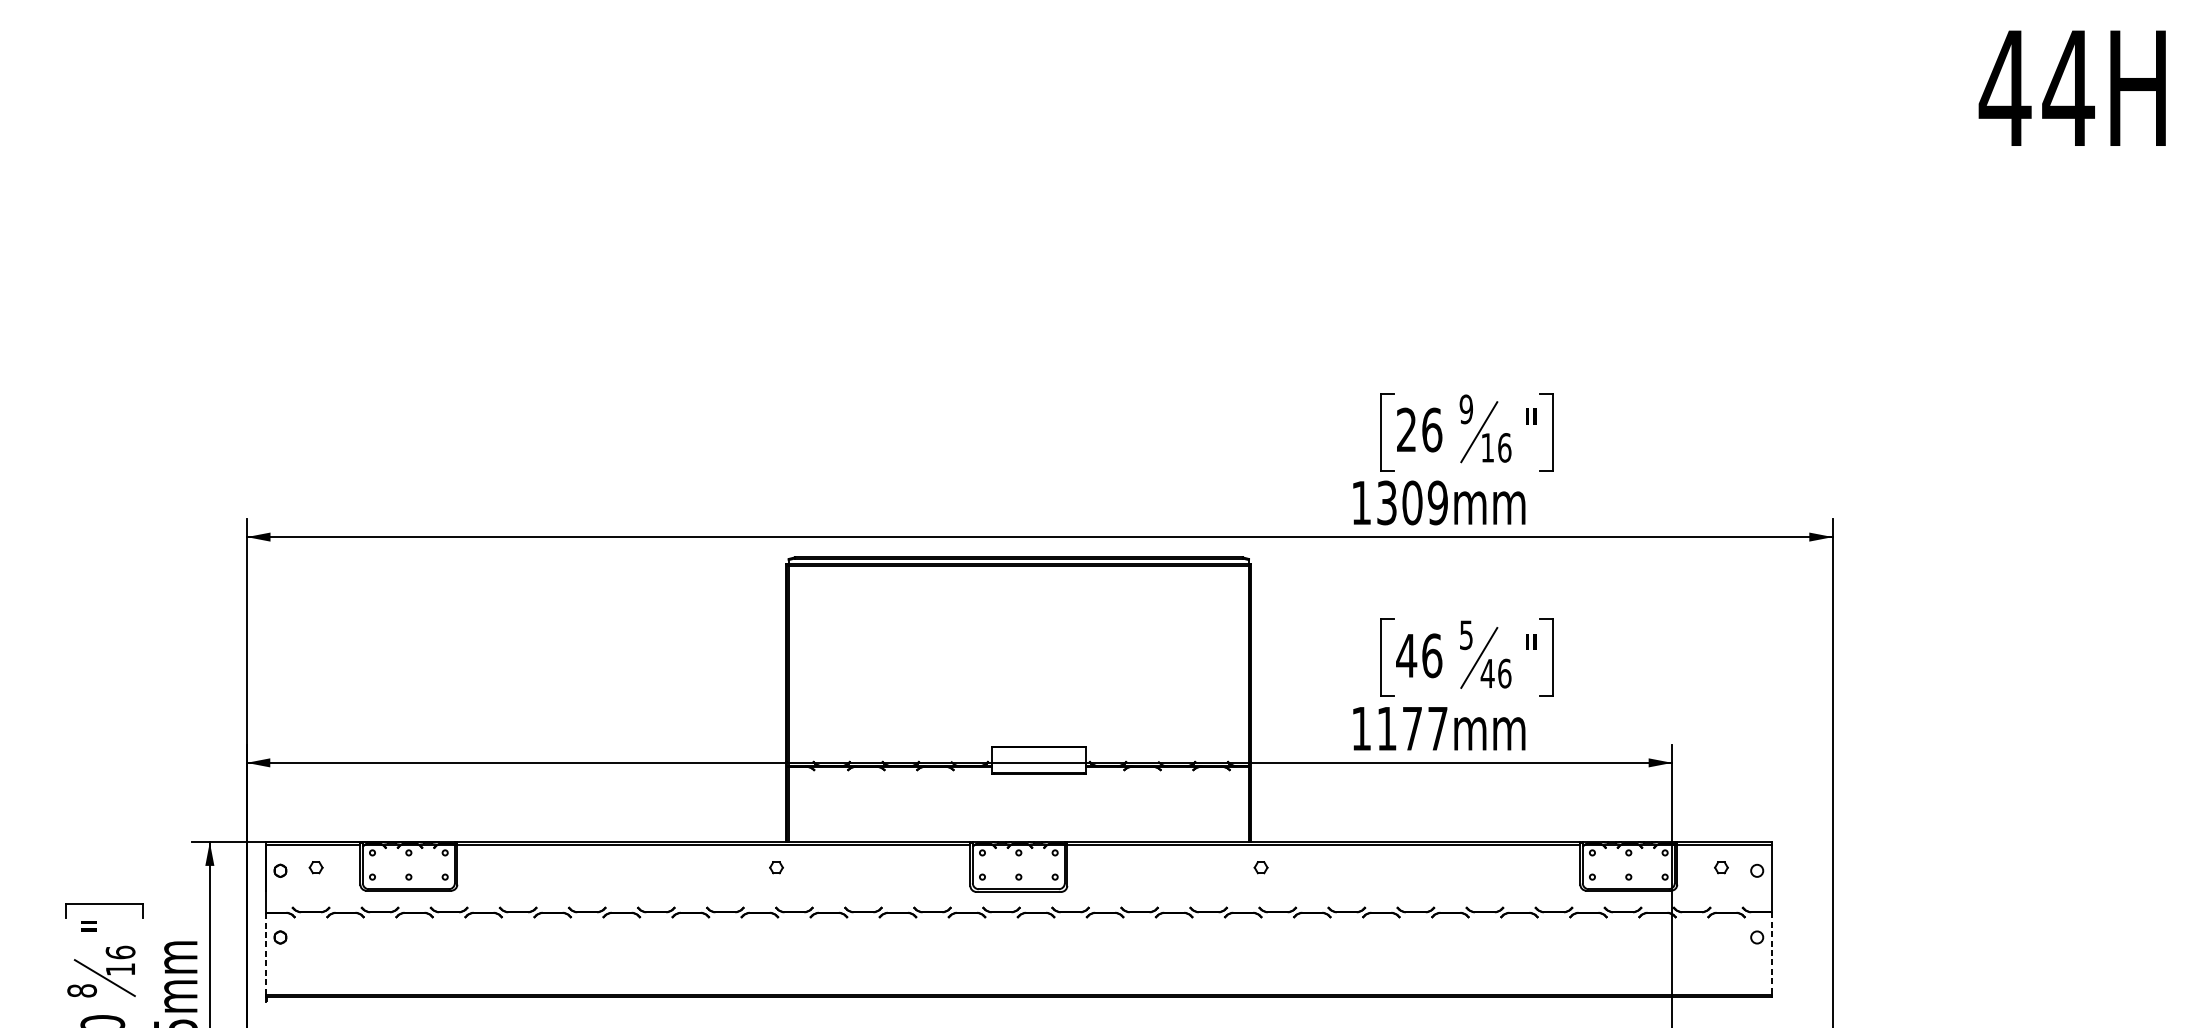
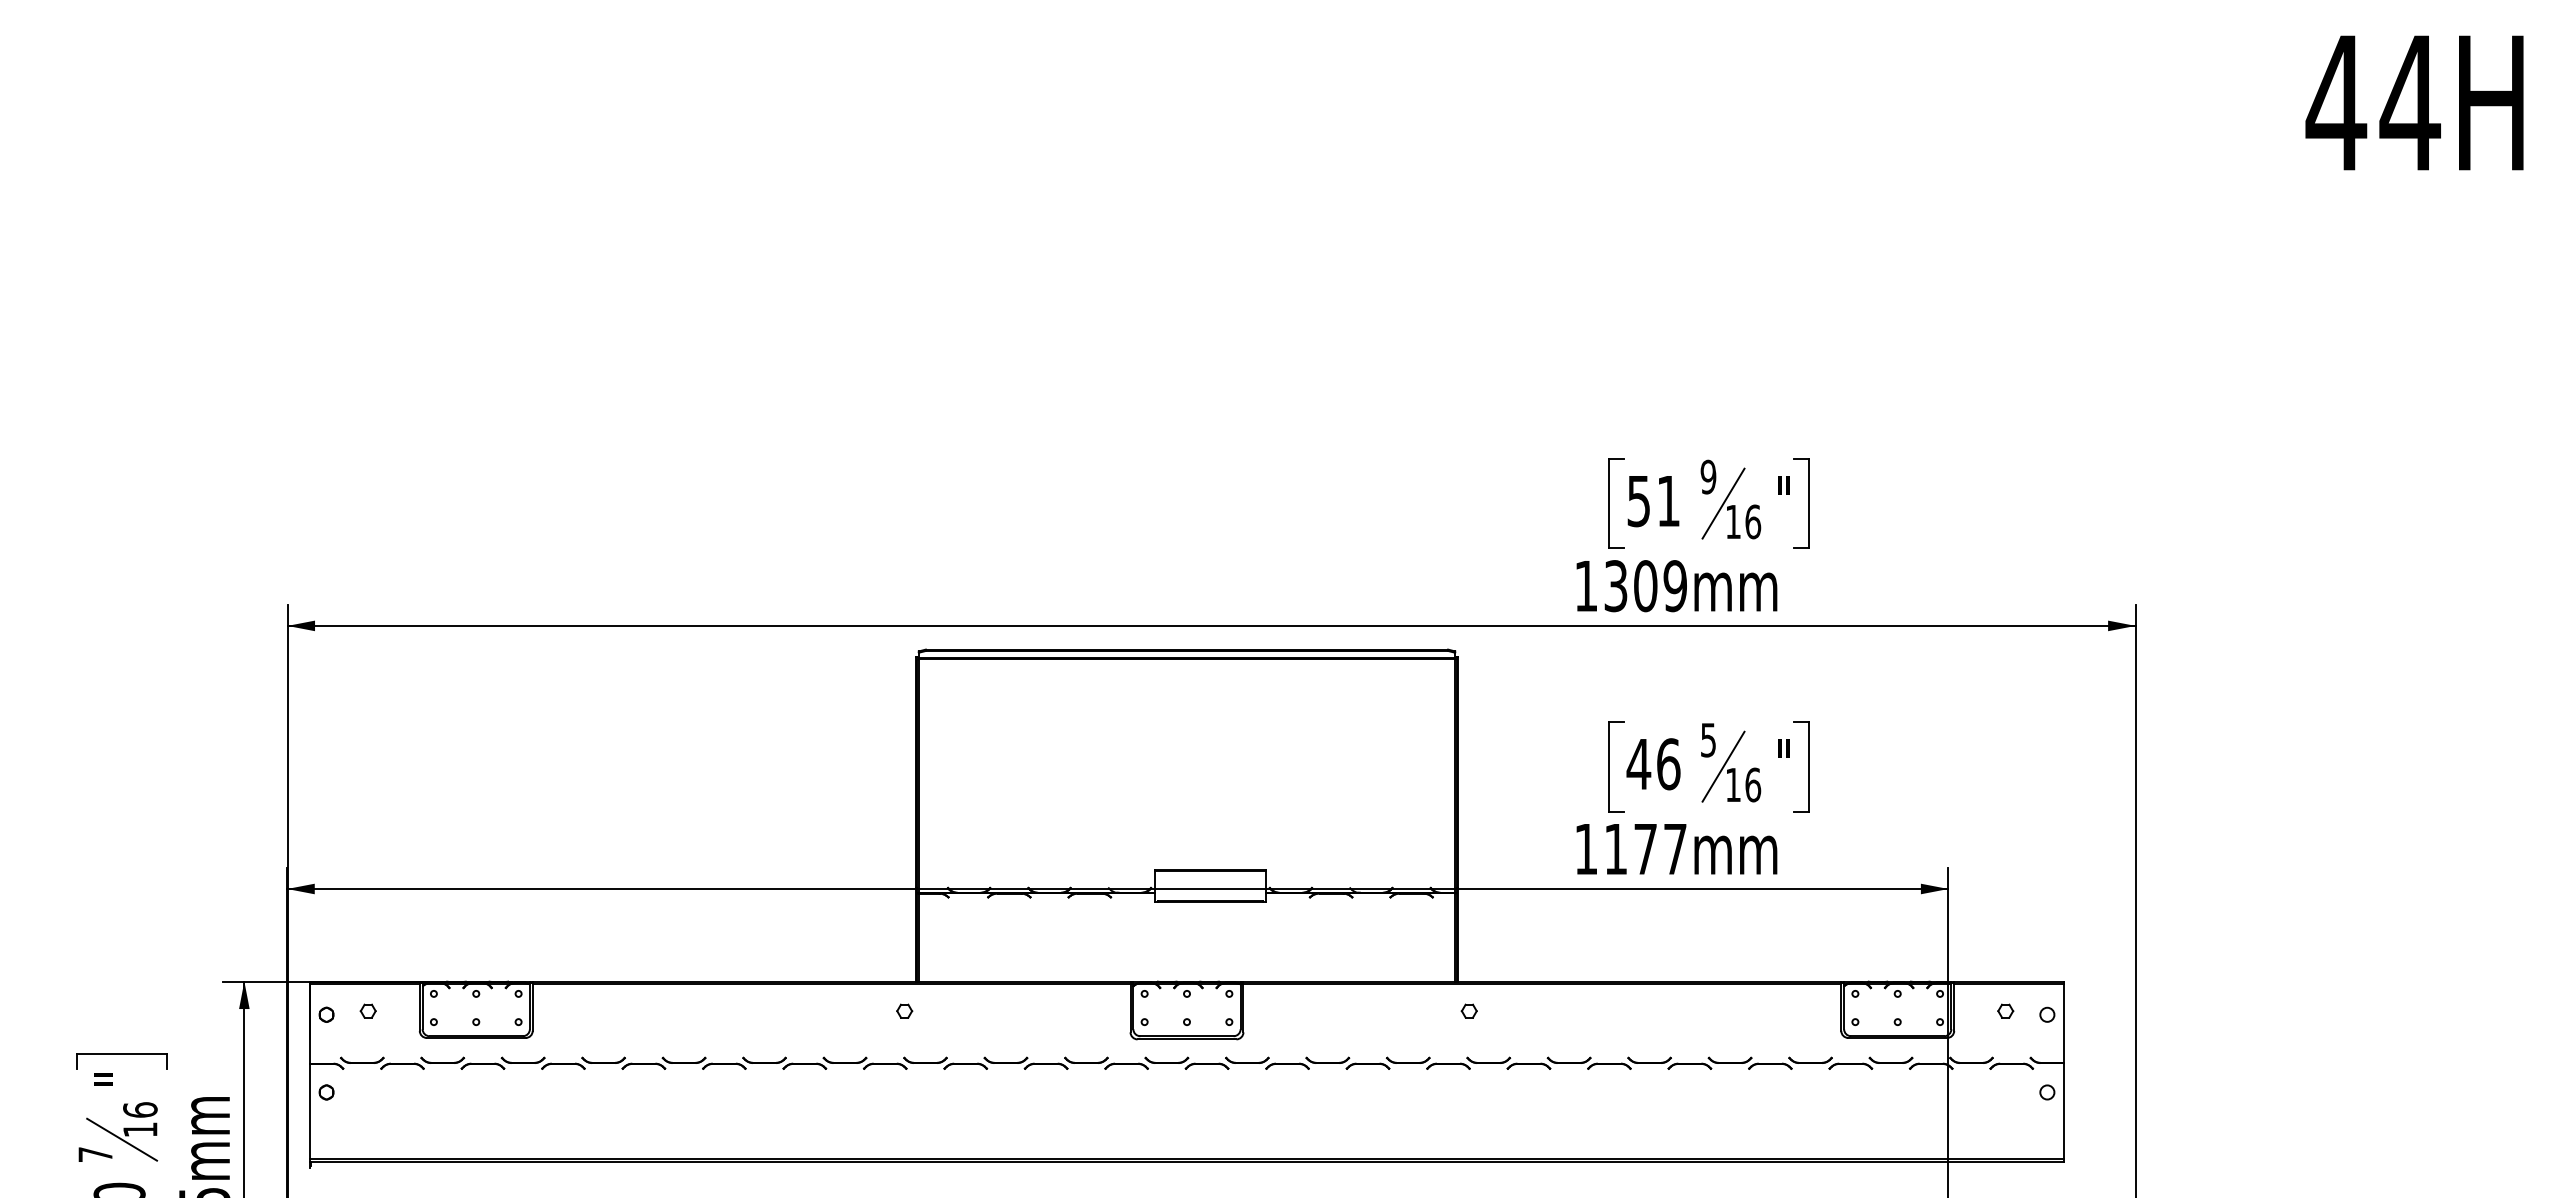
text: (1419, 430) -> (1653, 501), 26 -> 51
text: (1487, 673) -> (1733, 784), 46 -> 16
line: (265, 953) -> (309, 1111), dashed -> solid
line: (1771, 953) -> (2064, 1111), dashed -> solid
text: (82, 990) -> (95, 1154), 8 -> 7

